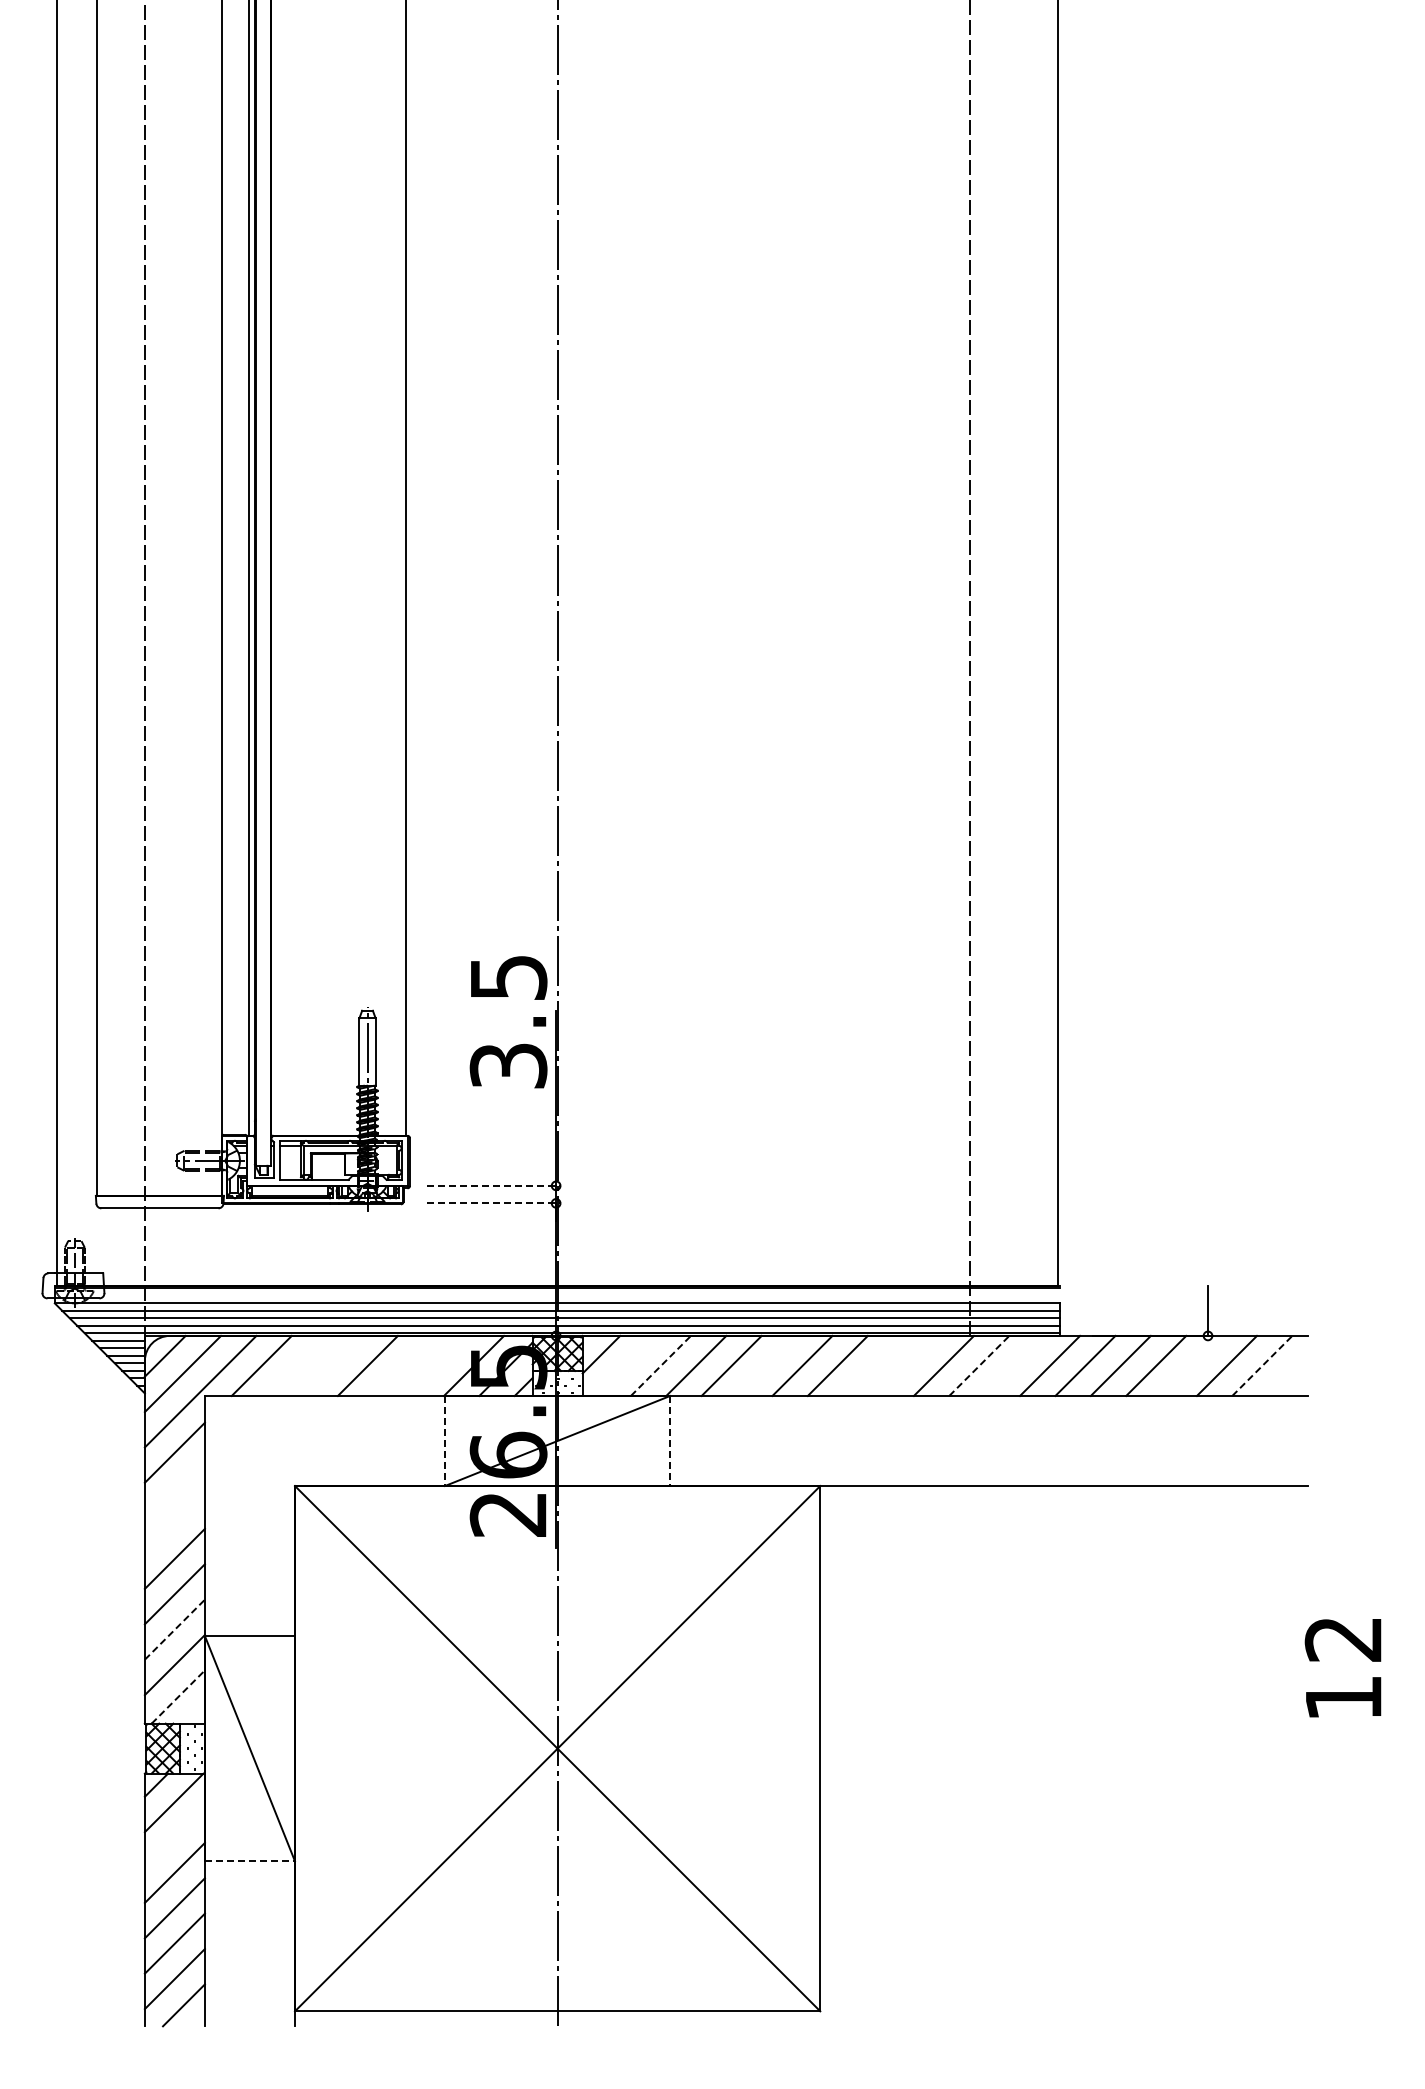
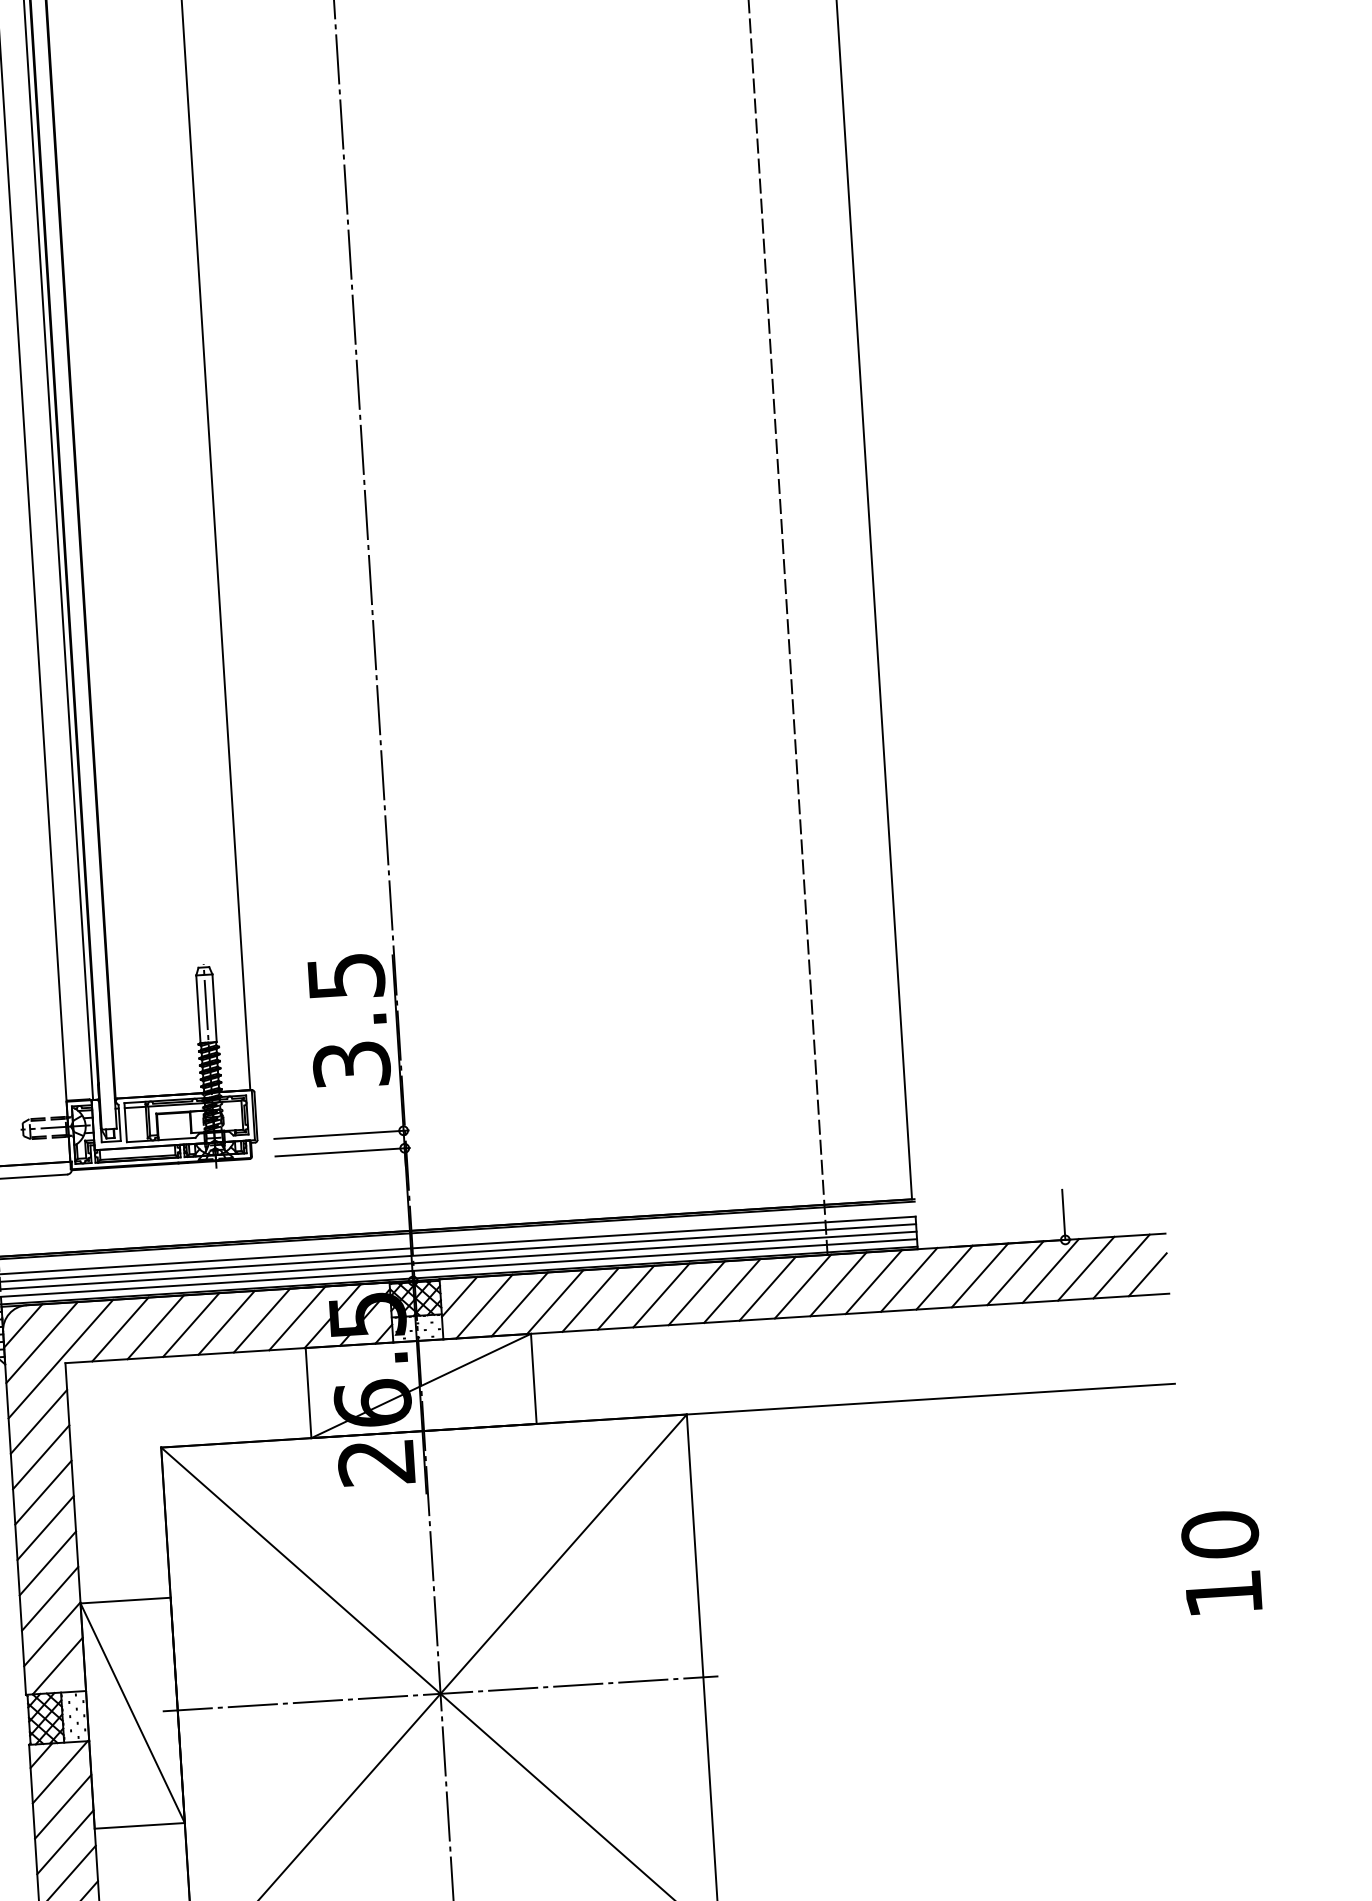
text: (508, 1022) -> (348, 1021), moved
line: (494, 1185) -> (341, 1134), dashed -> solid
line: (494, 1203) -> (343, 1152), dashed -> solid
line: (297, 1365) -> (156, 1326), added
line: (332, 1365) -> (191, 1324), added
line: (403, 1365) -> (262, 1320), added
line: (438, 1365) -> (297, 1317), added
line: (625, 1365) -> (484, 1306), added
line: (661, 1365) -> (520, 1303), dashed -> solid
line: (767, 1365) -> (626, 1297), added
line: (873, 1365) -> (732, 1290), added
line: (908, 1365) -> (767, 1288), added
line: (979, 1365) -> (838, 1283), dashed -> solid
line: (1014, 1365) -> (873, 1281), added
line: (1191, 1365) -> (1050, 1270), added
line: (1262, 1365) -> (1121, 1266), dashed -> solid
line: (1287, 1375) -> (1147, 1274), added
line: (445, 1441) -> (309, 1393), dashed -> solid
line: (670, 1441) -> (534, 1379), dashed -> solid
line: (174, 1488) -> (40, 1457), added
line: (174, 1523) -> (43, 1492), added
line: (175, 1629) -> (50, 1598), dashed -> solid
text: (1343, 1638) -> (1219, 1534), 12 -> 10
line: (178, 1697) -> (57, 1666), dashed -> solid
line: (557, 1748) -> (440, 1693), added
line: (174, 1837) -> (62, 1806), added
line: (250, 1861) -> (140, 1826), dashed -> solid

